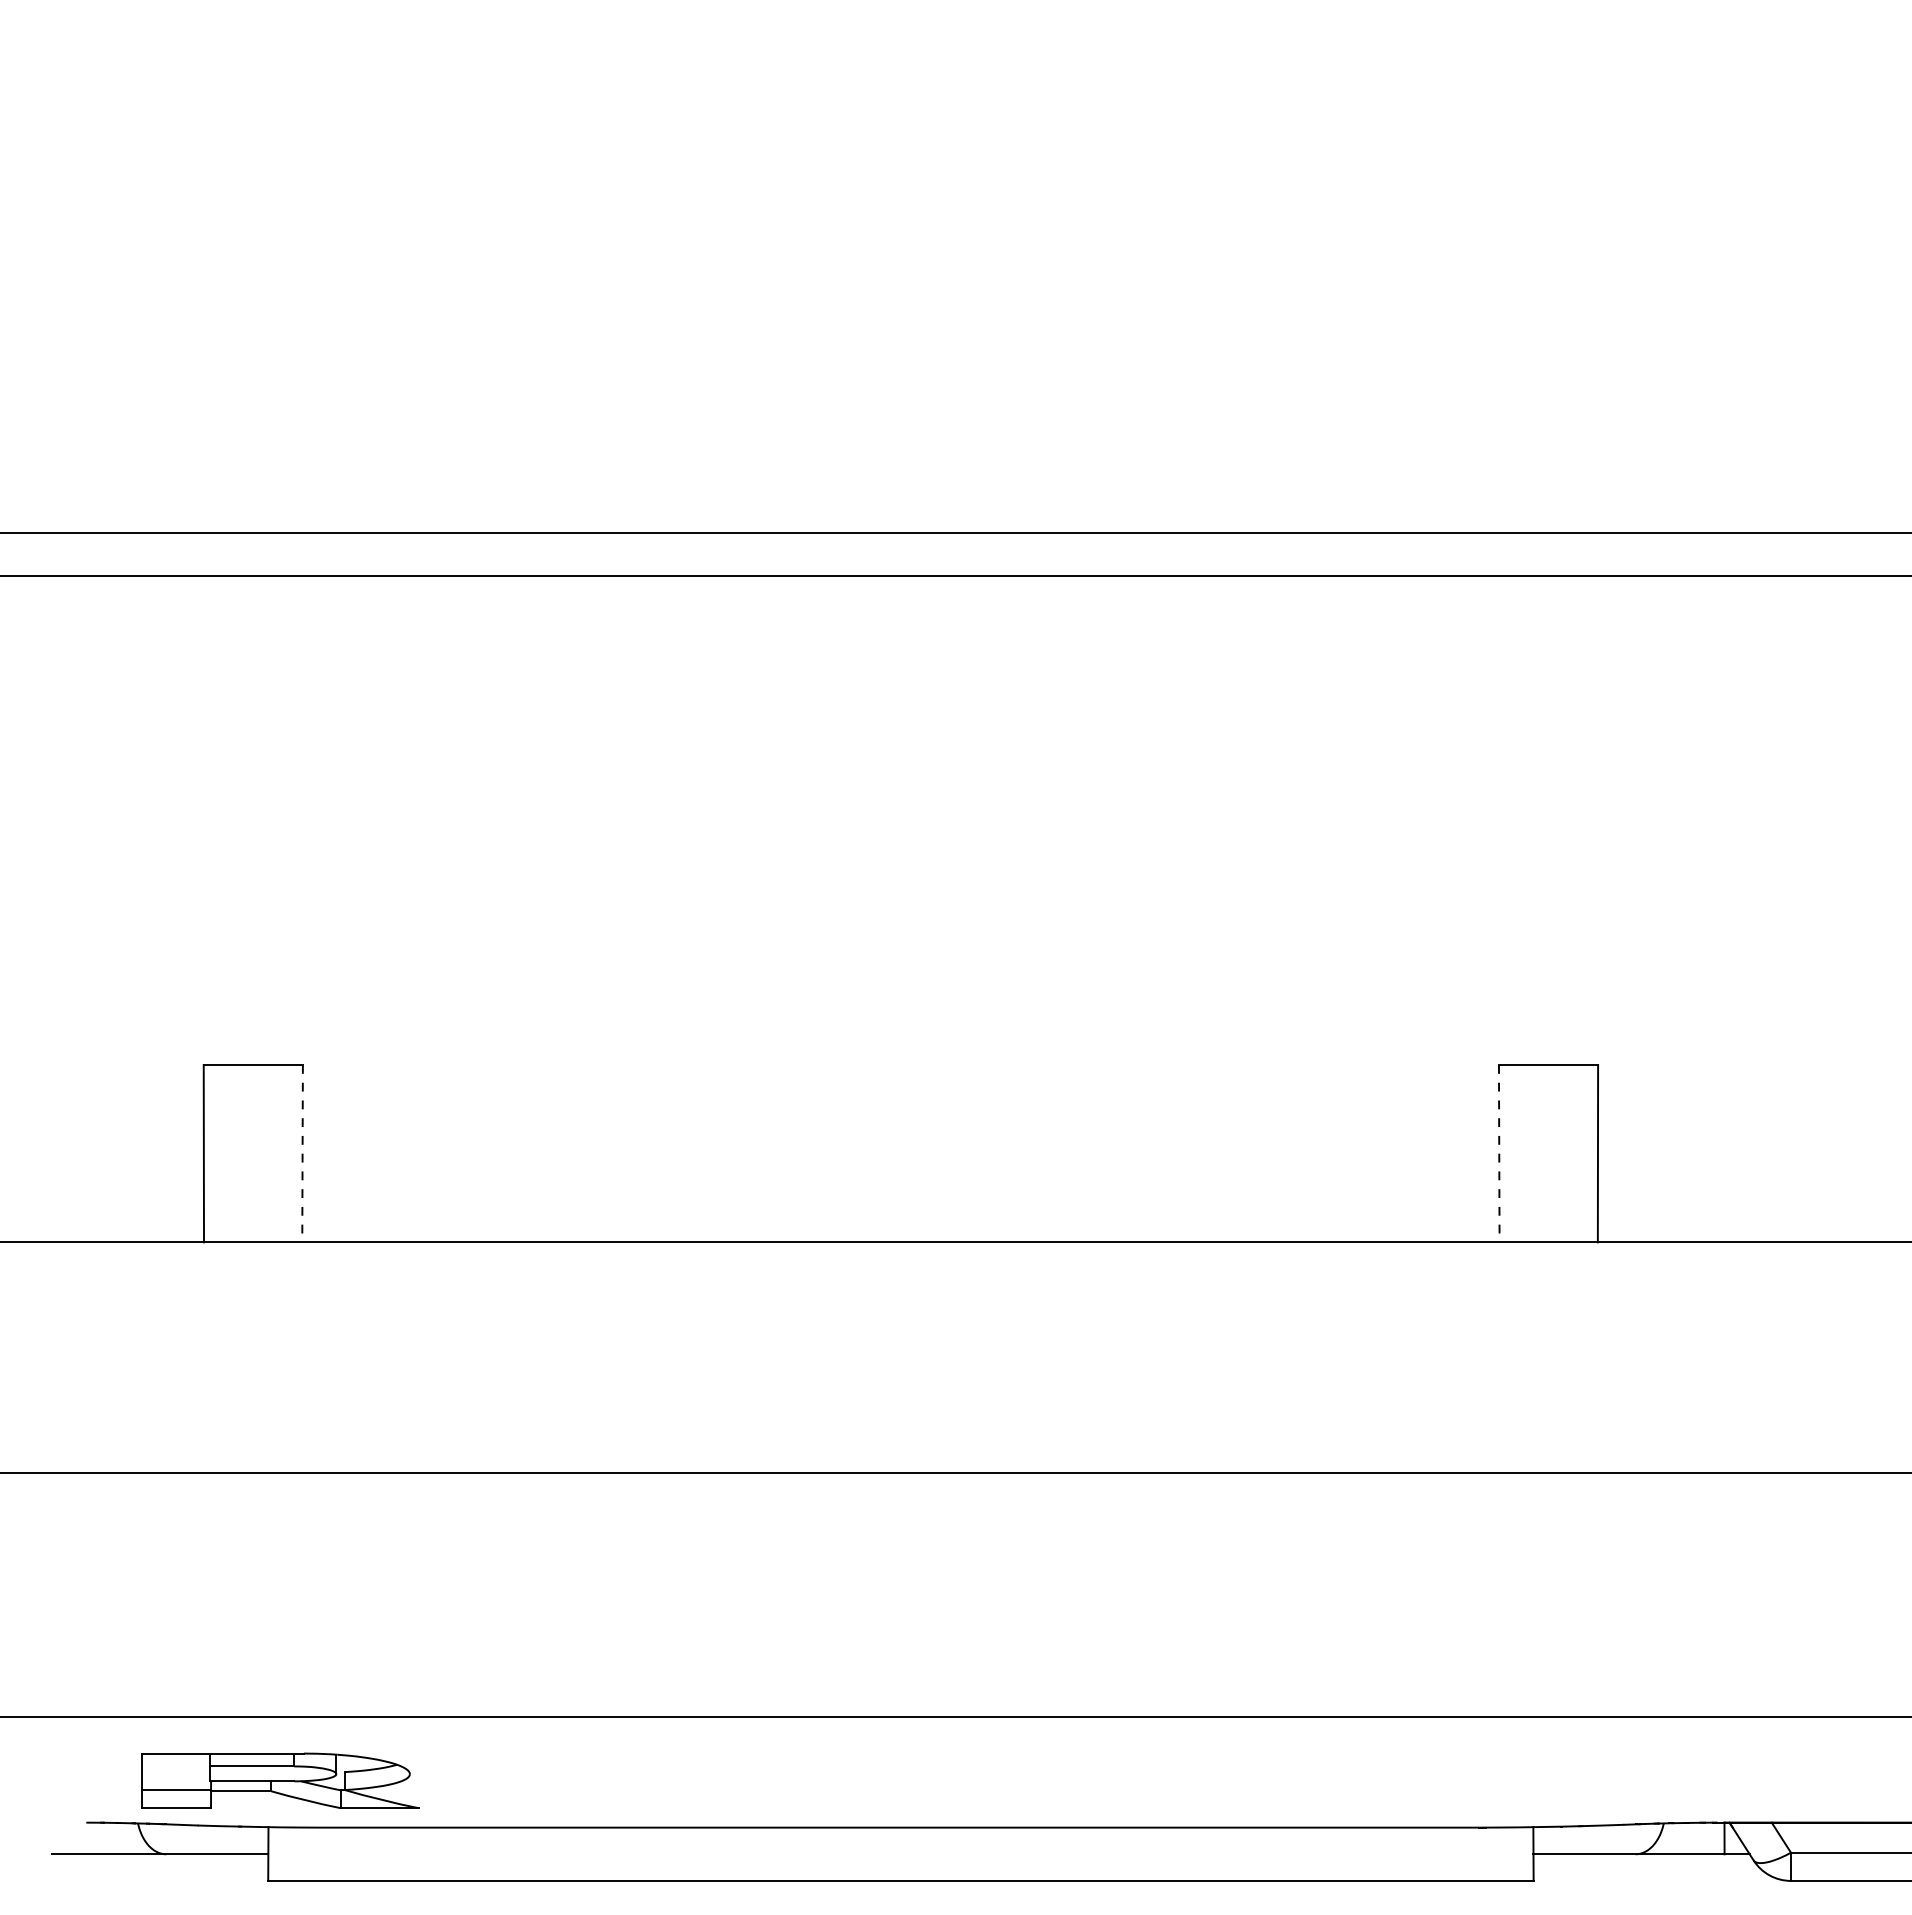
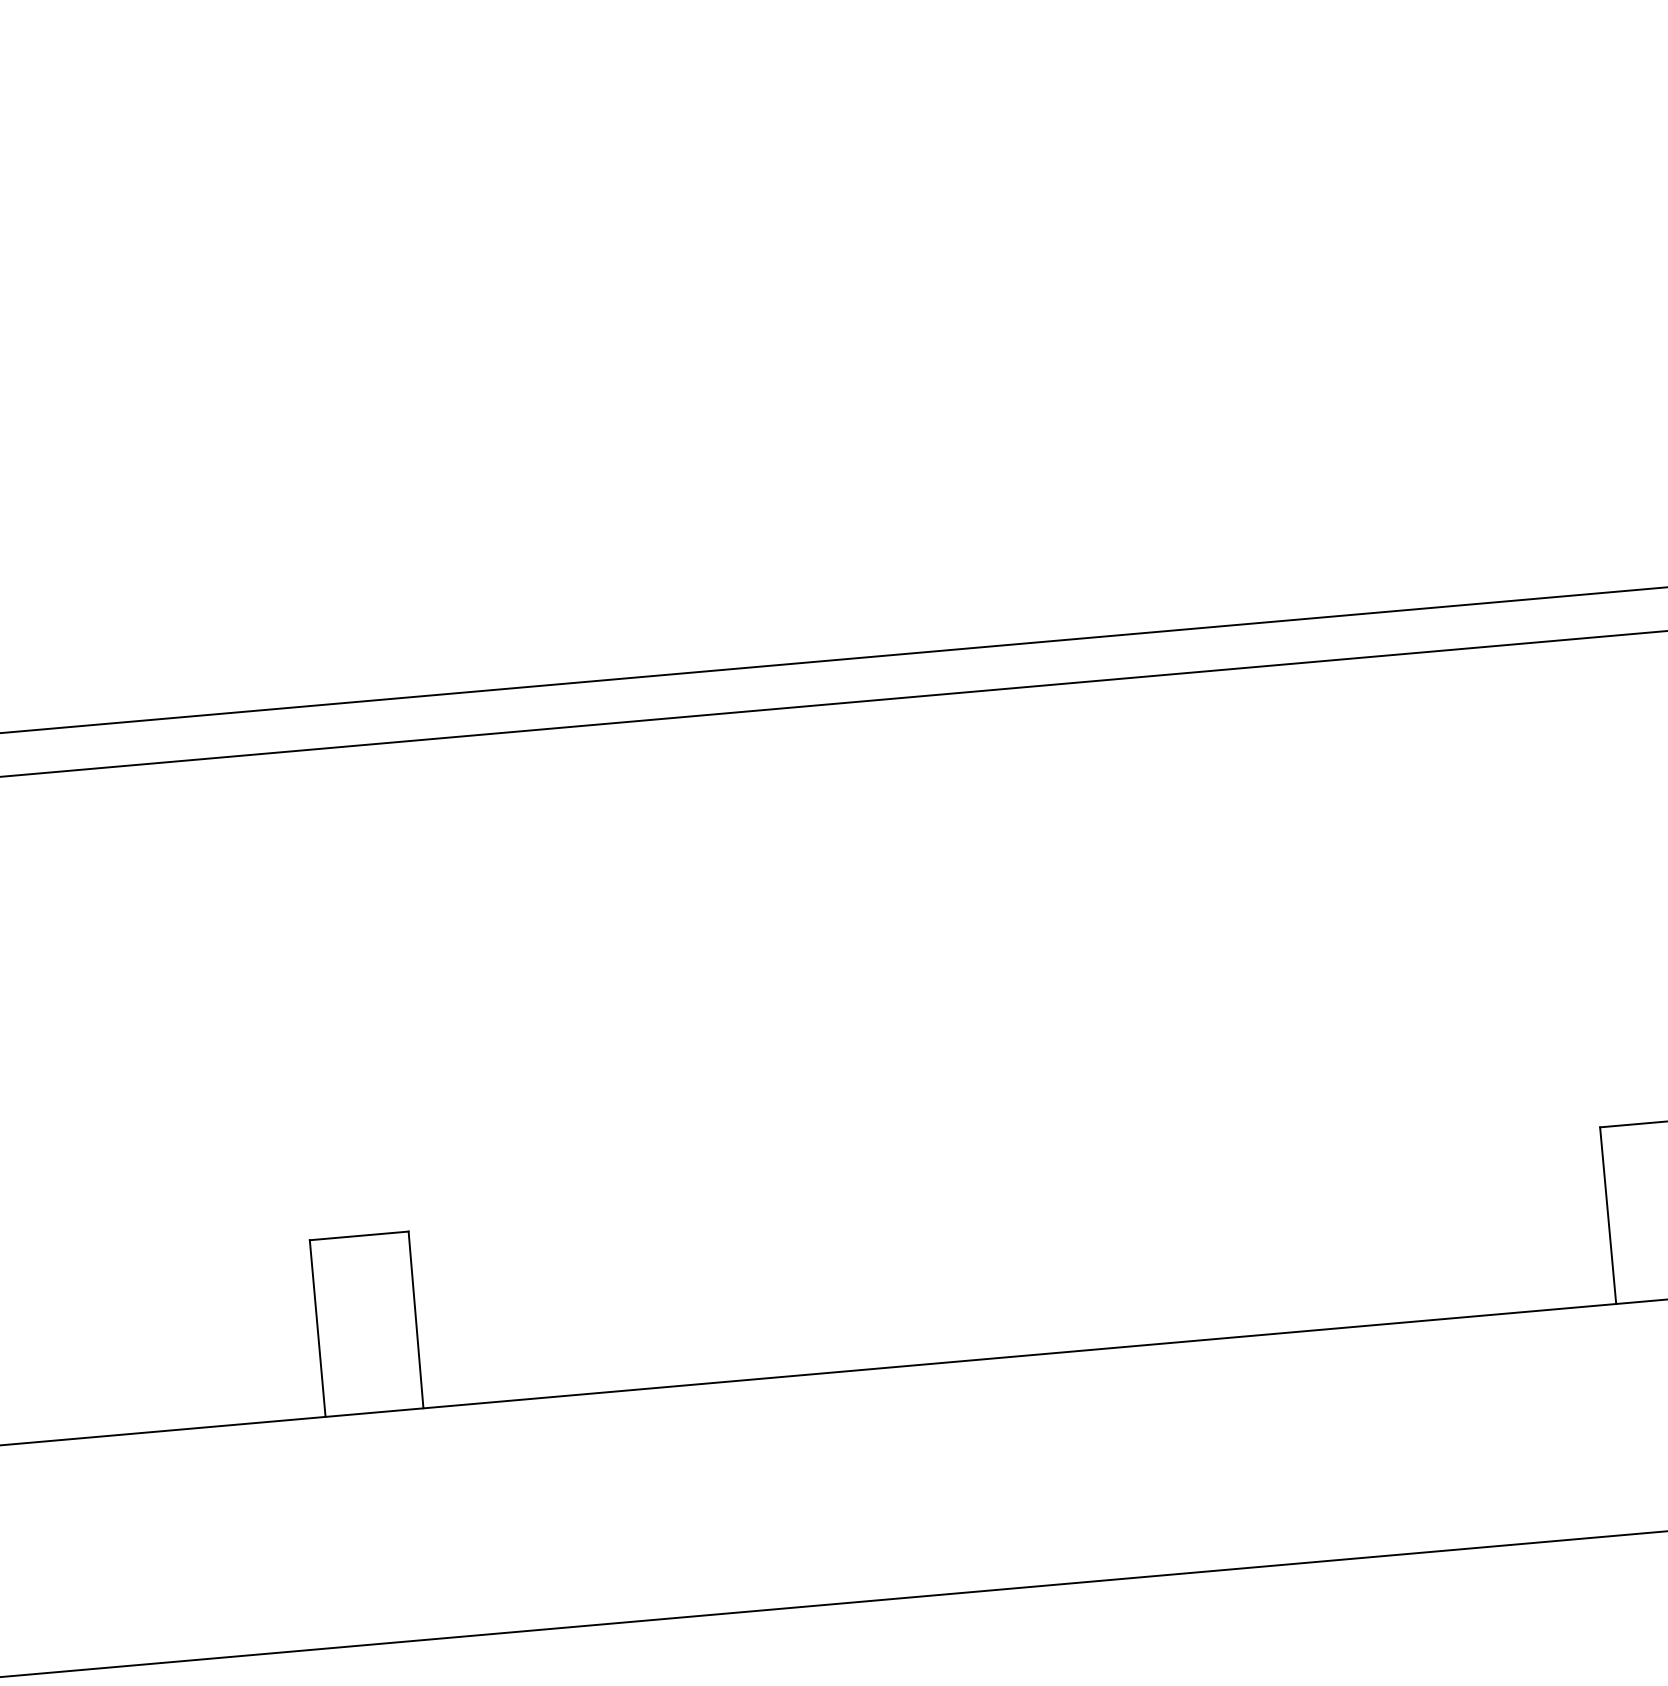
line: (302, 1153) -> (415, 1319), dashed -> solid
line: (1499, 1153) -> (1608, 1215), dashed -> solid

